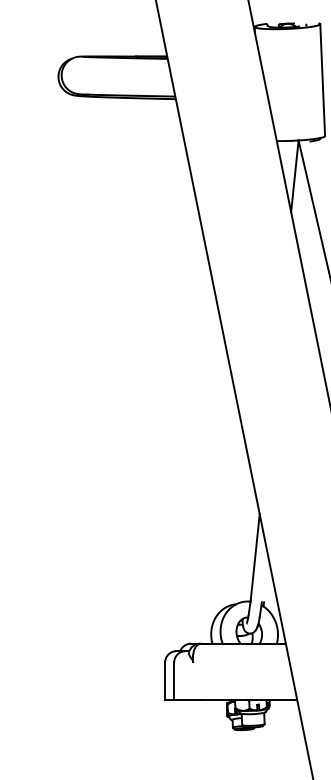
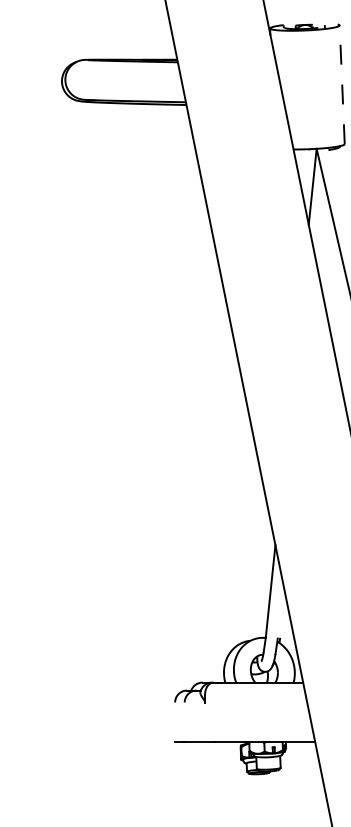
line: (322, 80) -> (342, 85), solid -> dashed
line: (165, 680) -> (175, 721), removed
line: (174, 680) -> (185, 721), removed

